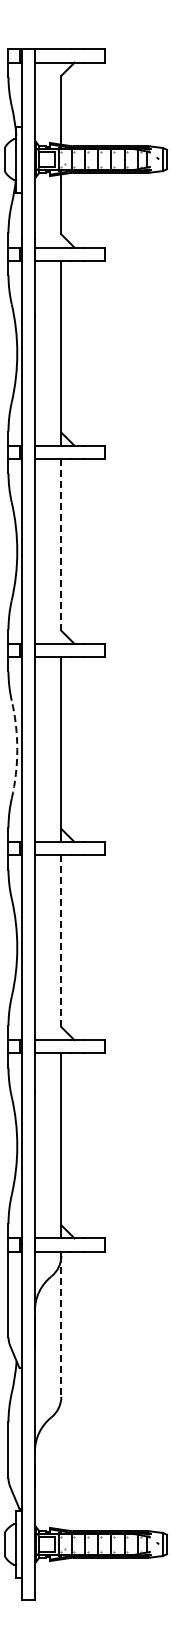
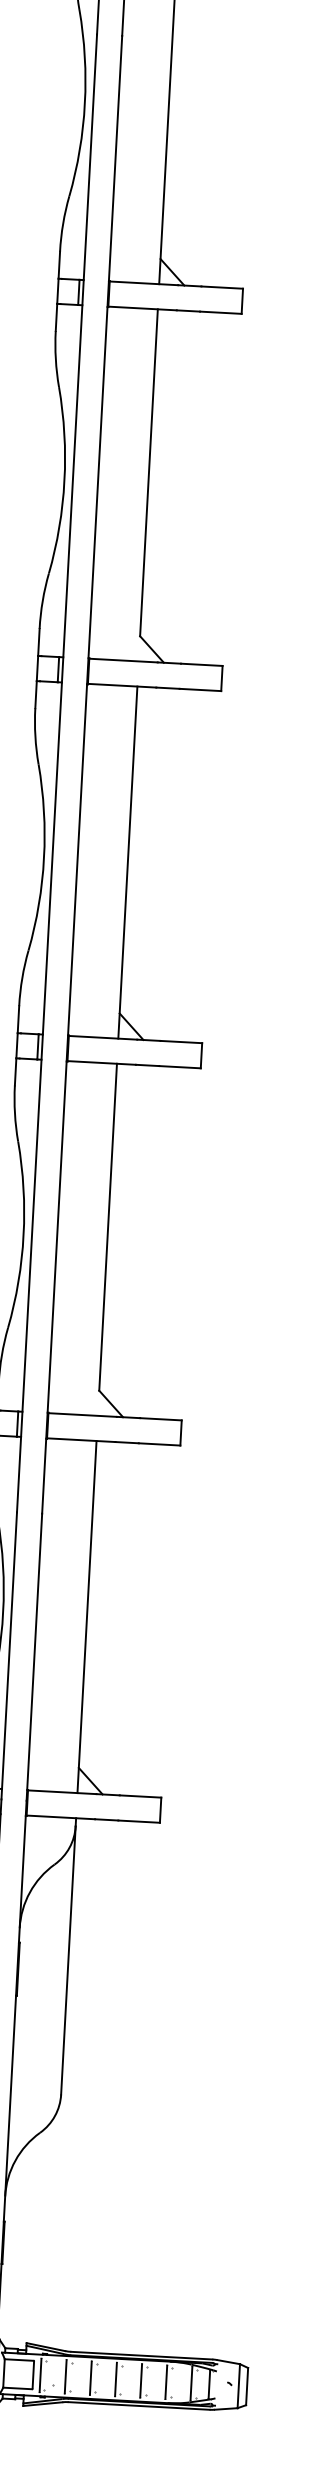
line: (61, 544) -> (149, 472), dashed -> solid
arc: (17, 749) -> (44, 857), dashed -> solid
line: (61, 941) -> (108, 1227), dashed -> solid
line: (61, 1326) -> (68, 1960), dashed -> solid

